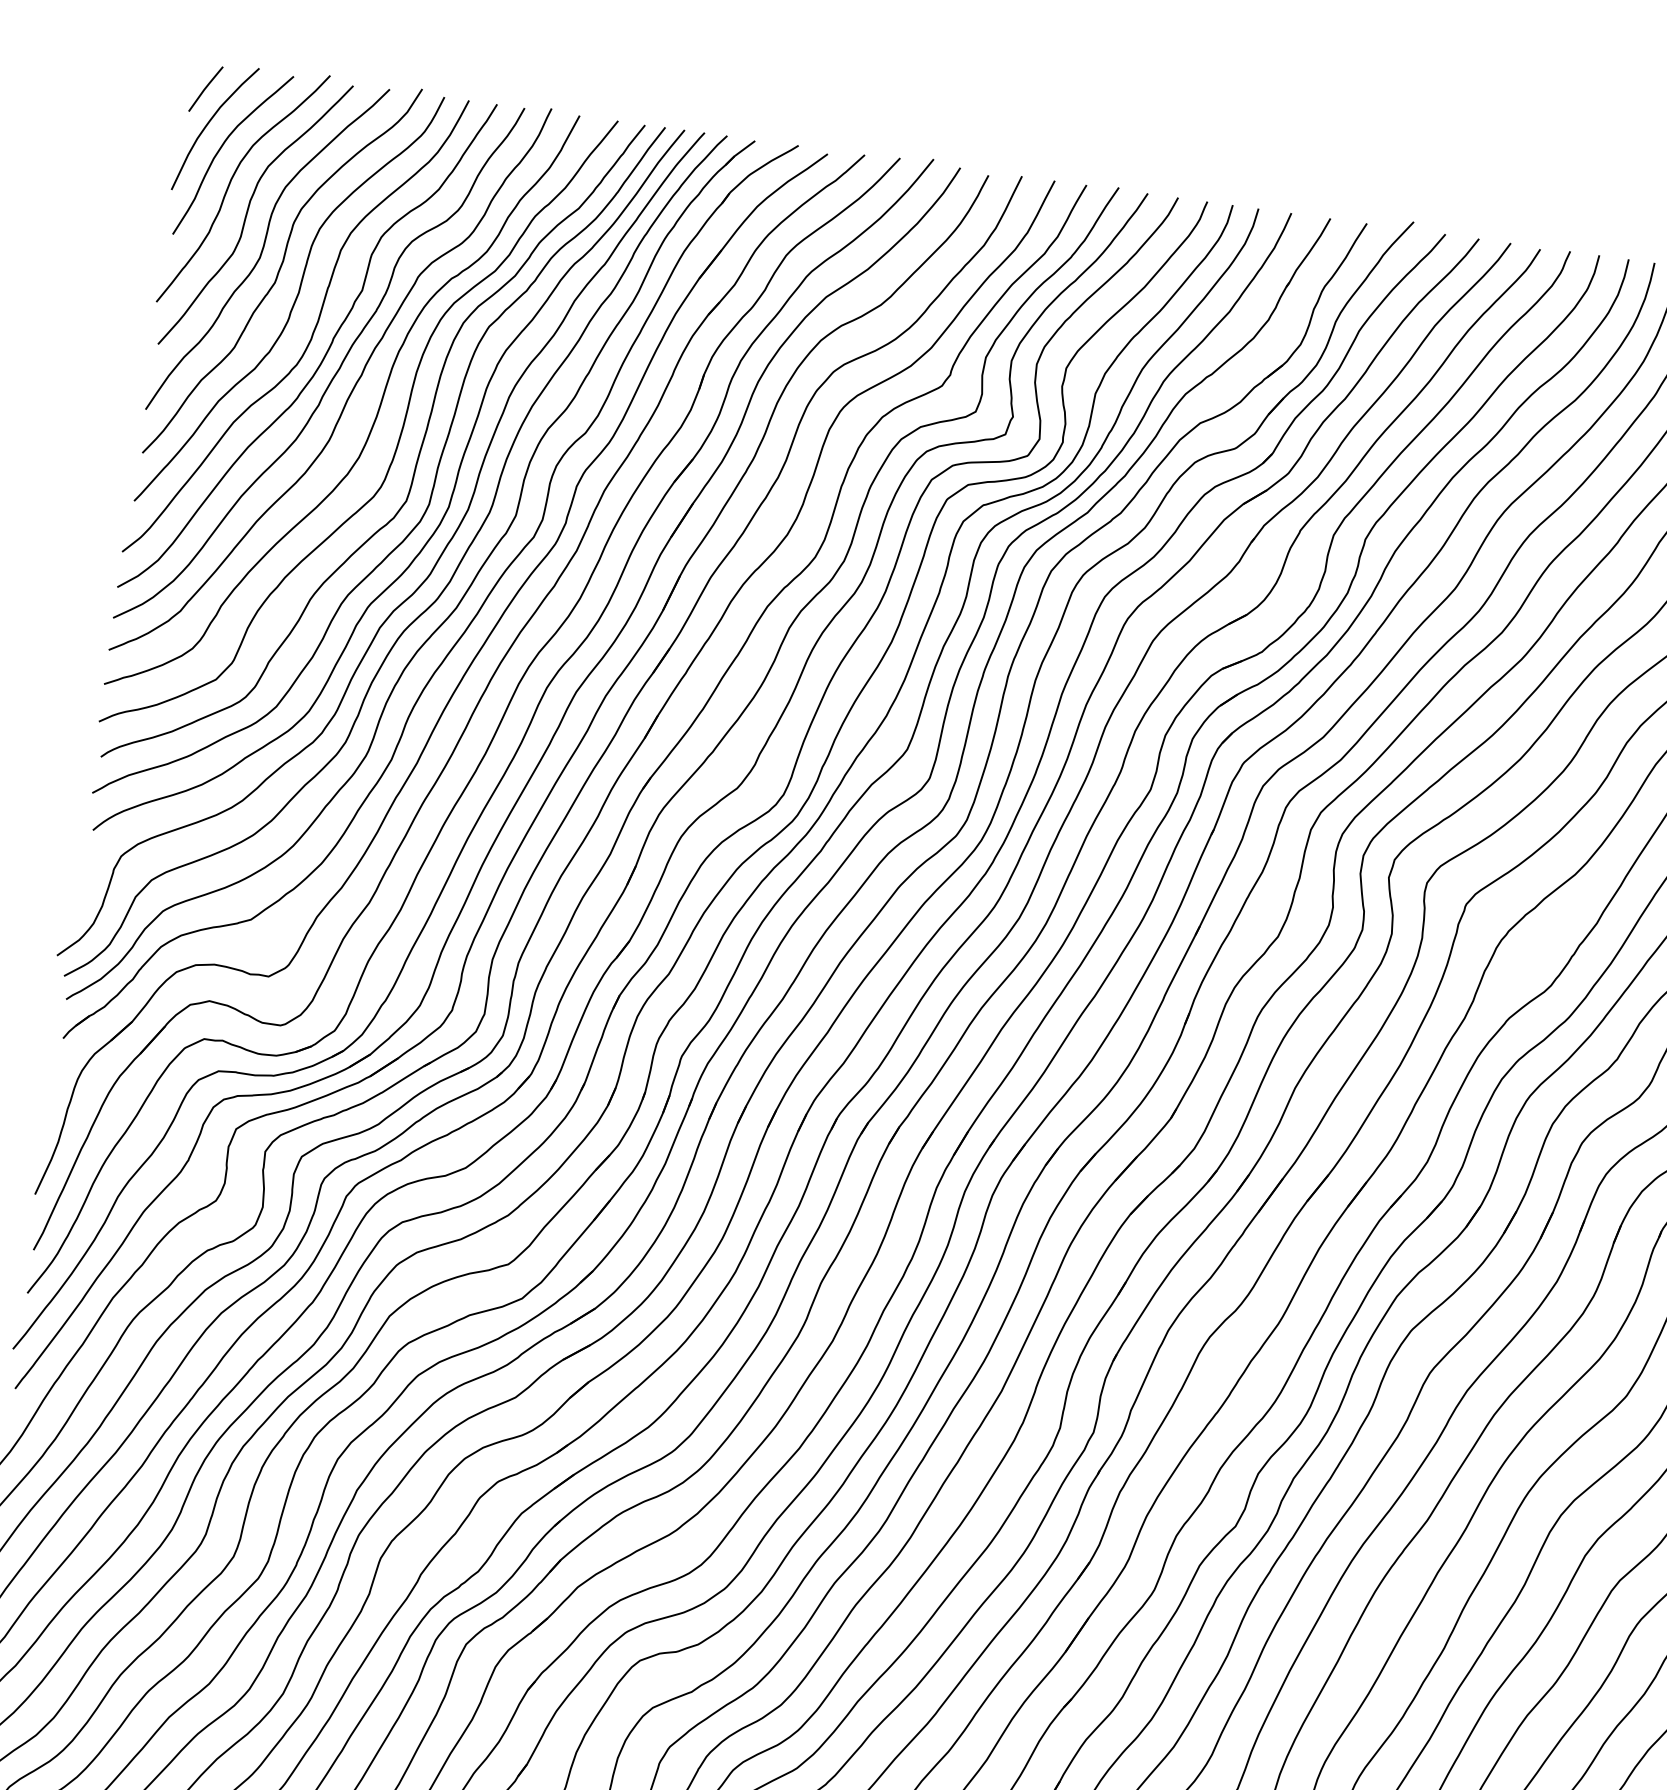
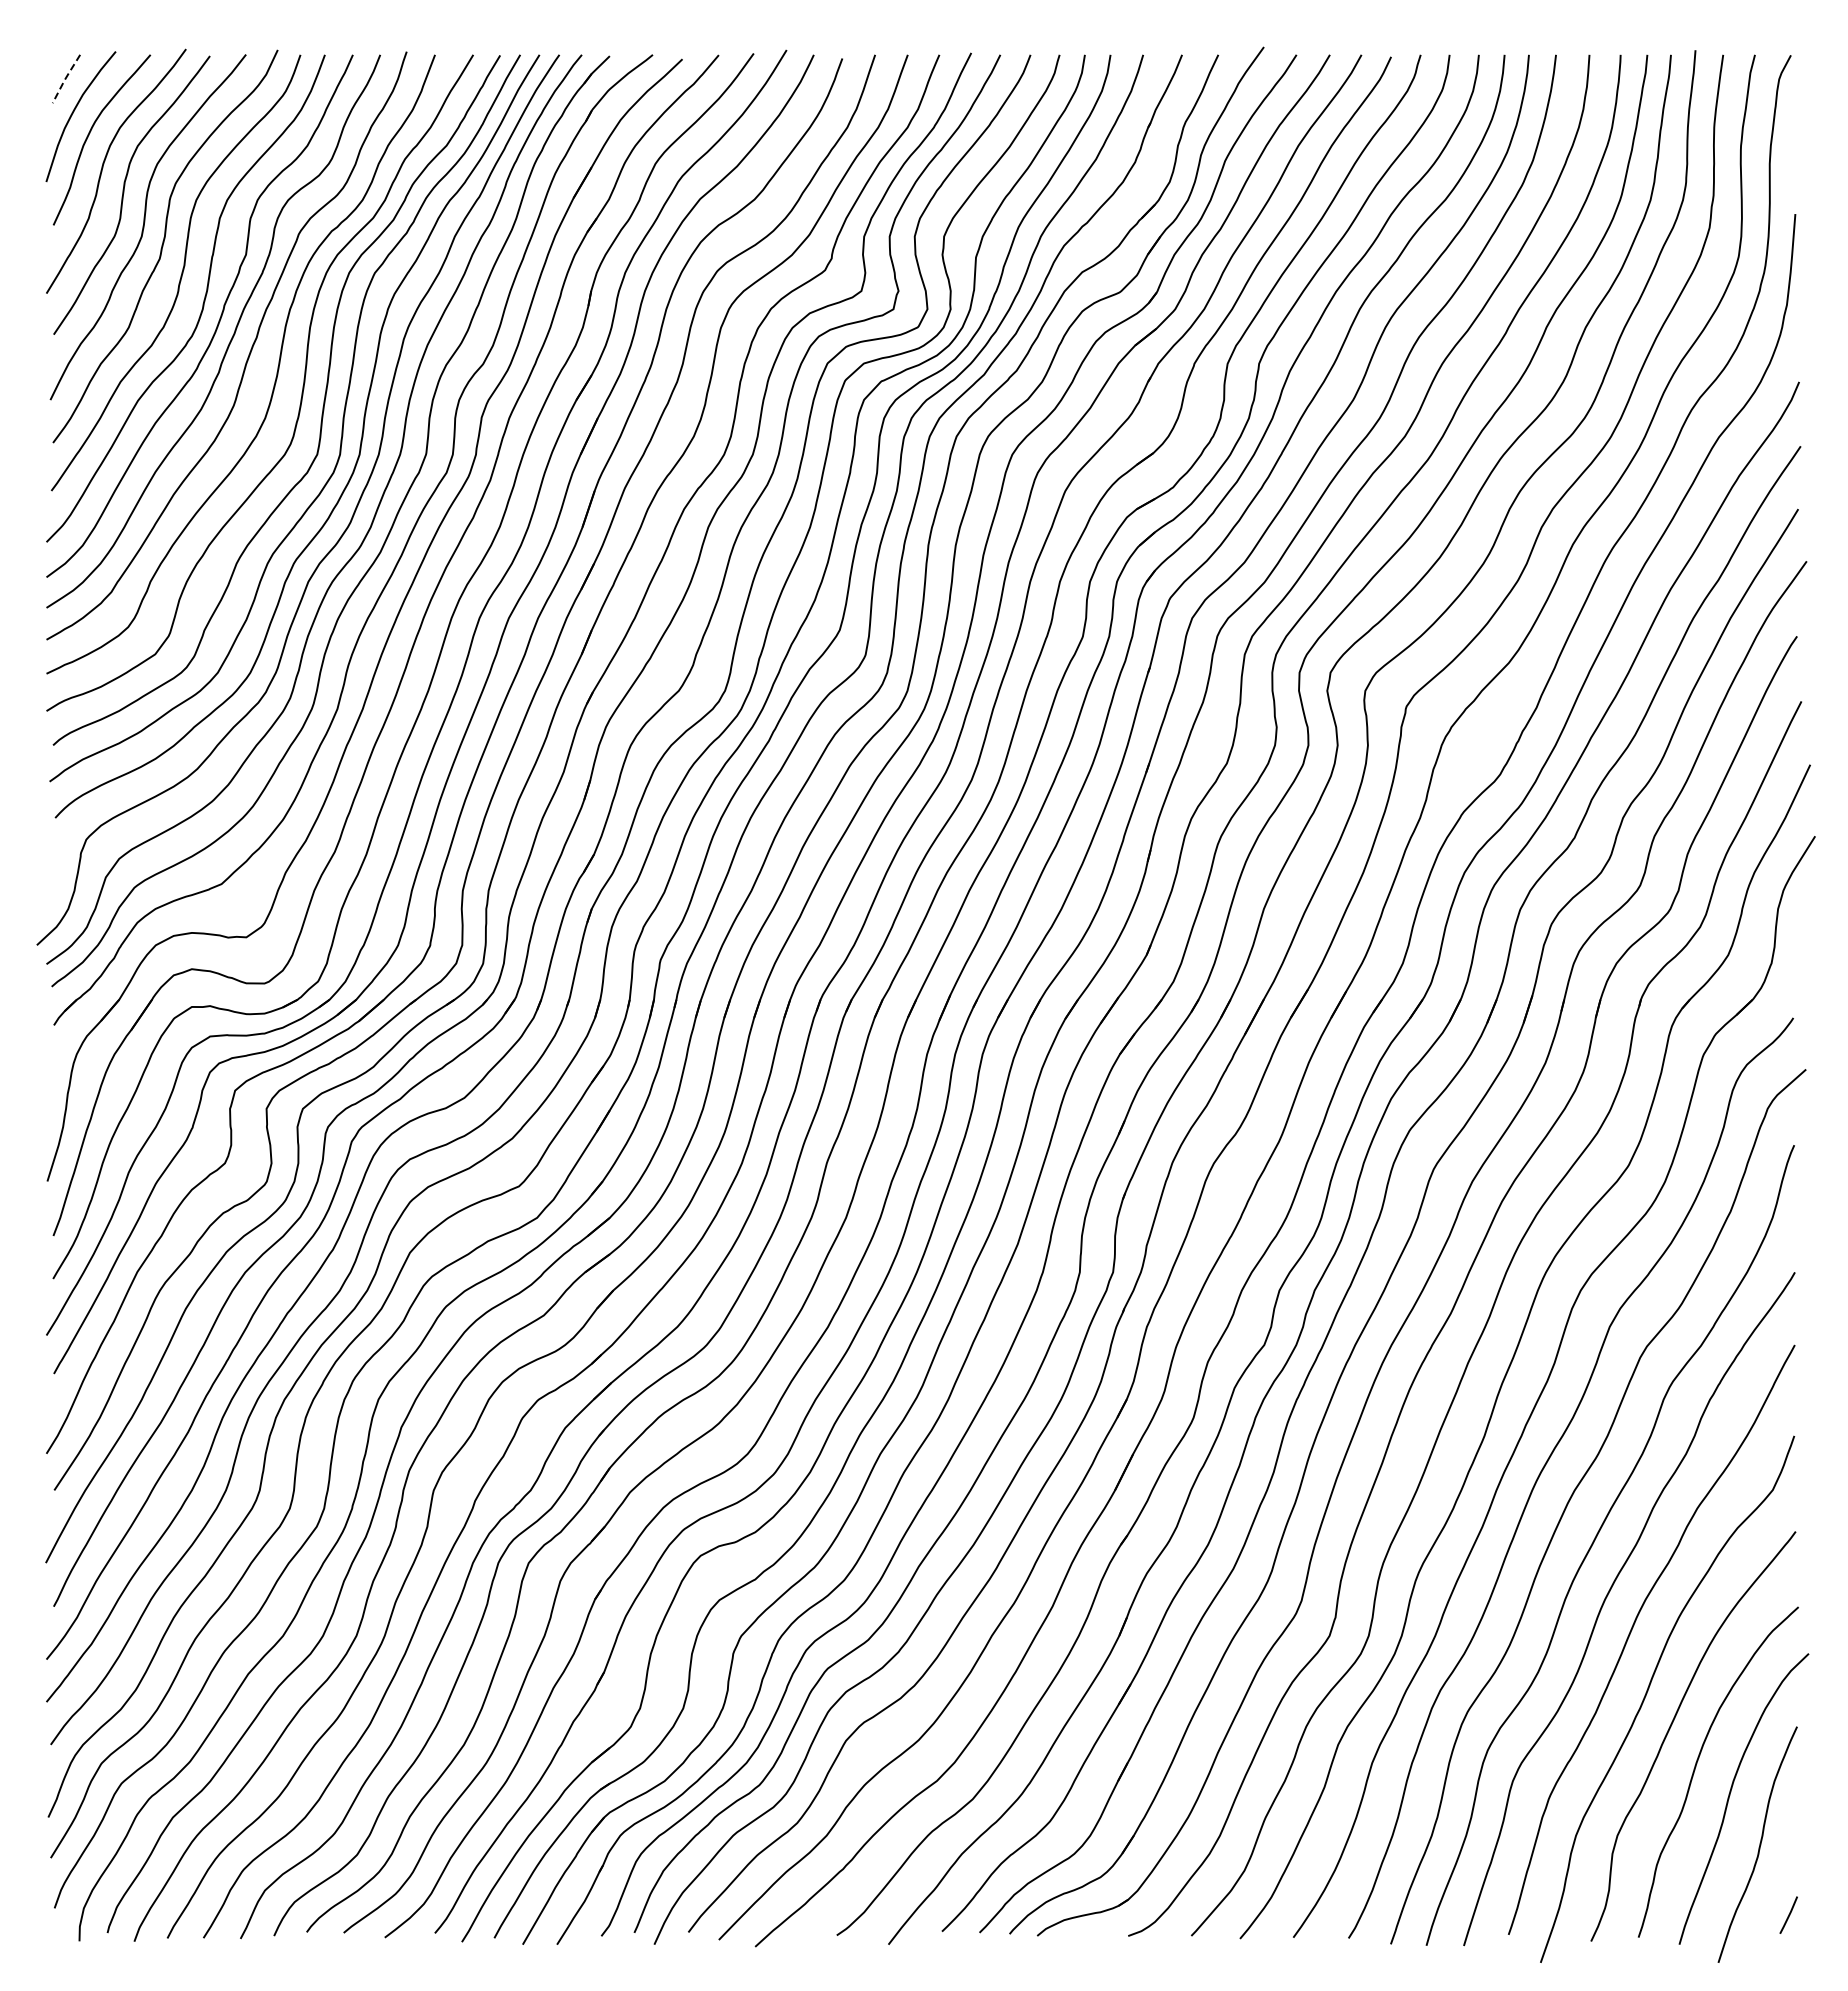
line: (205, 88) -> (65, 78), solid -> dashed

